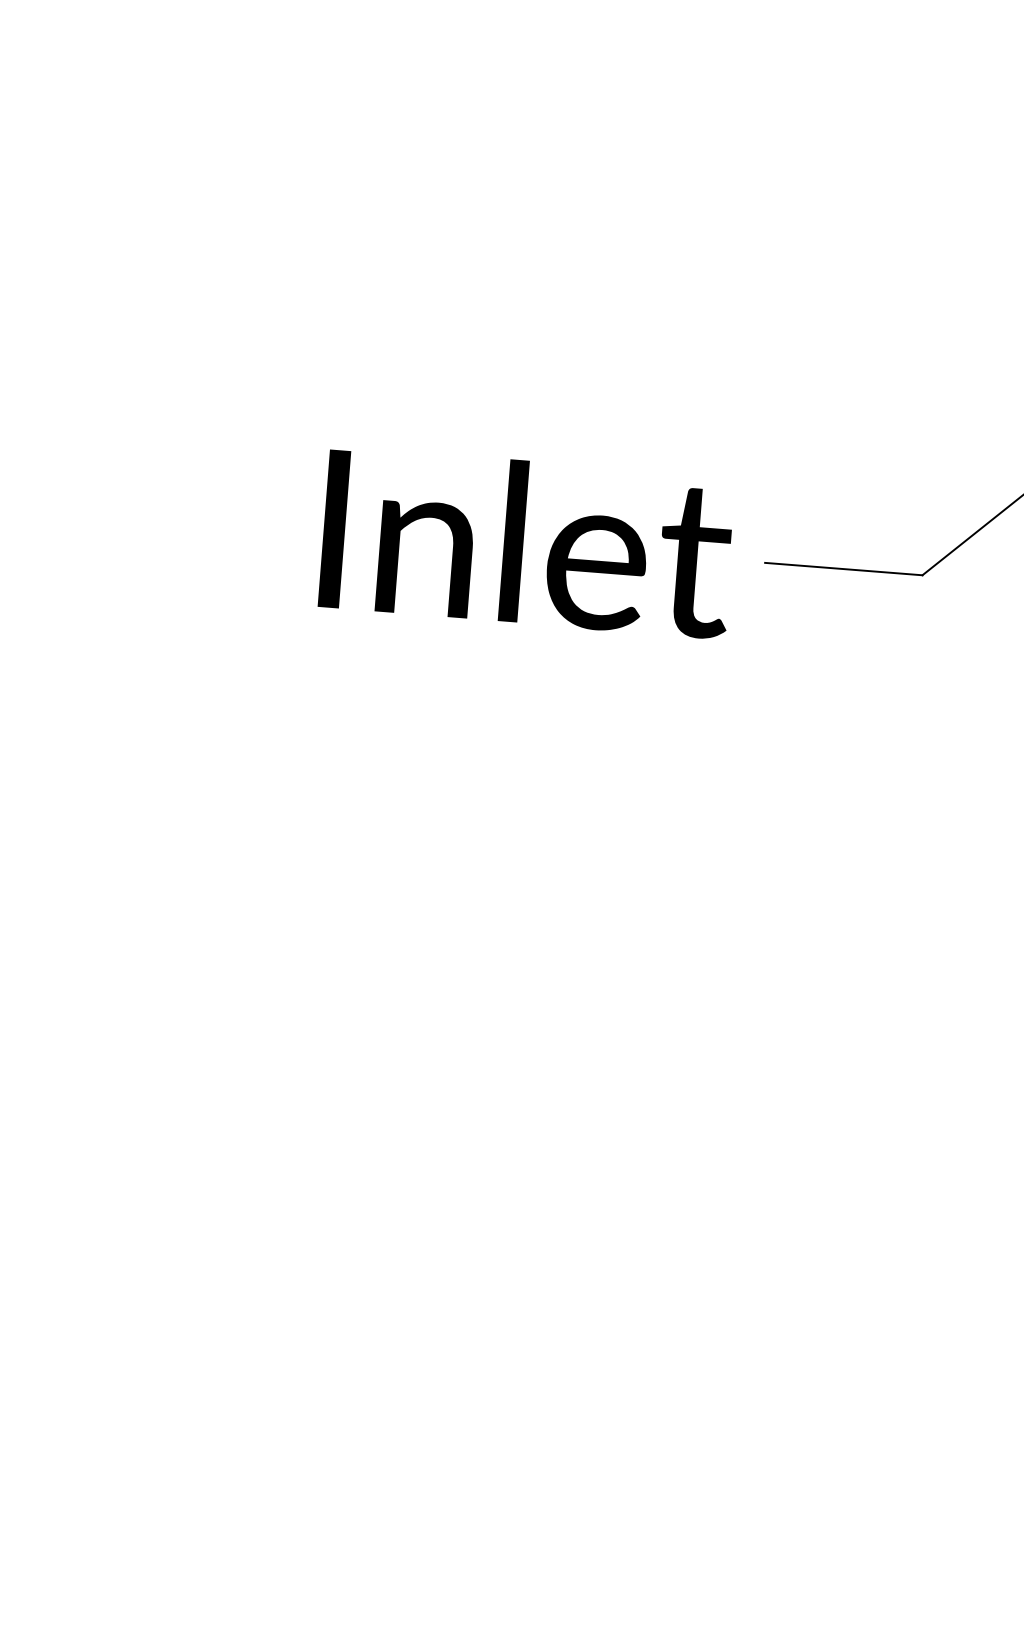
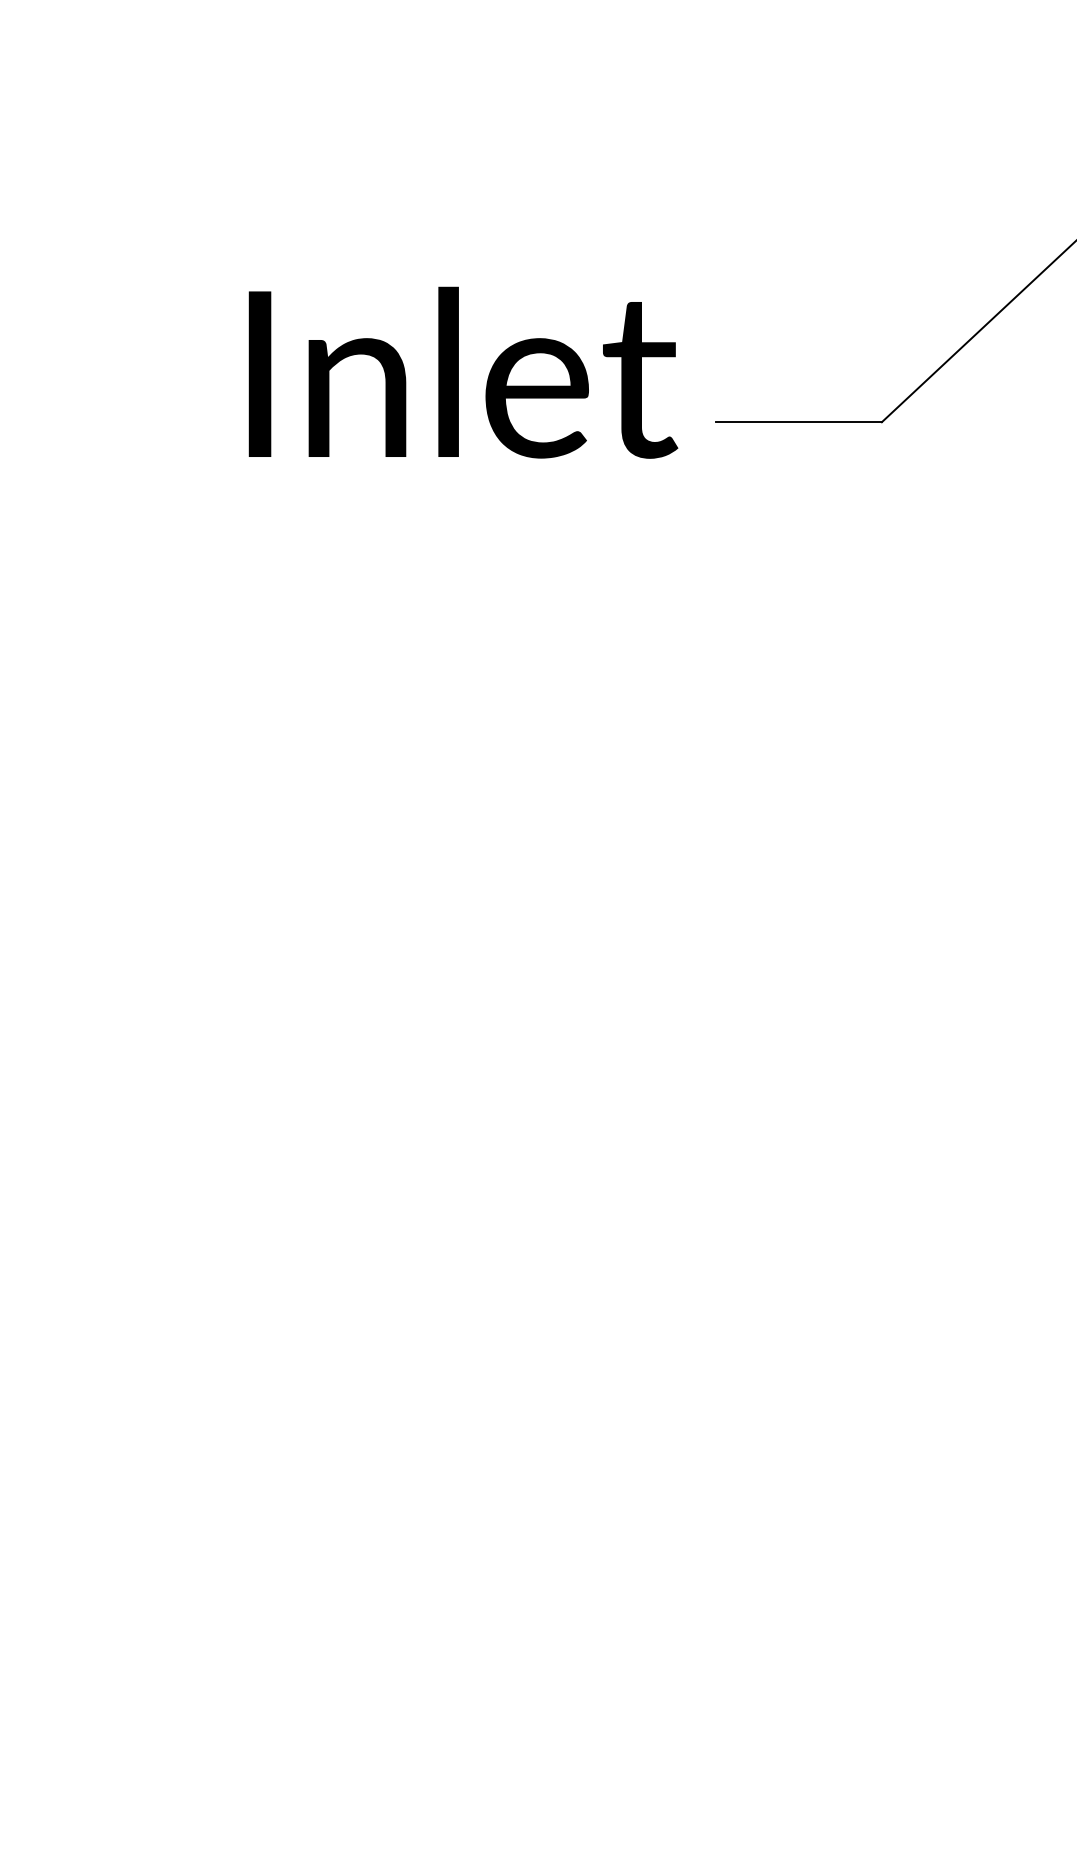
text: (527, 542) -> (463, 372), moved

